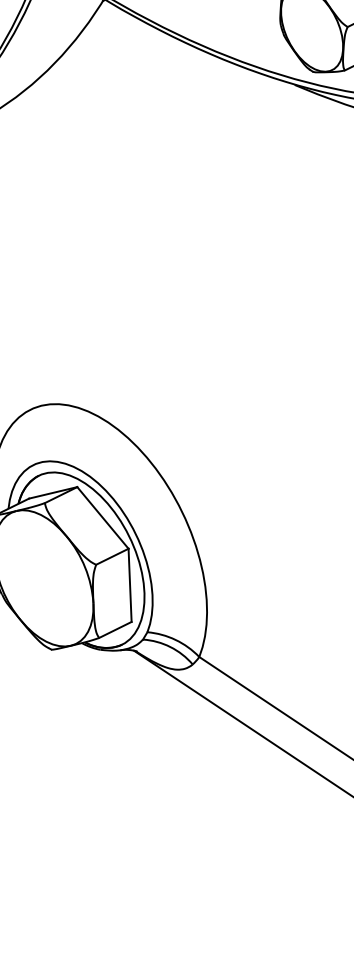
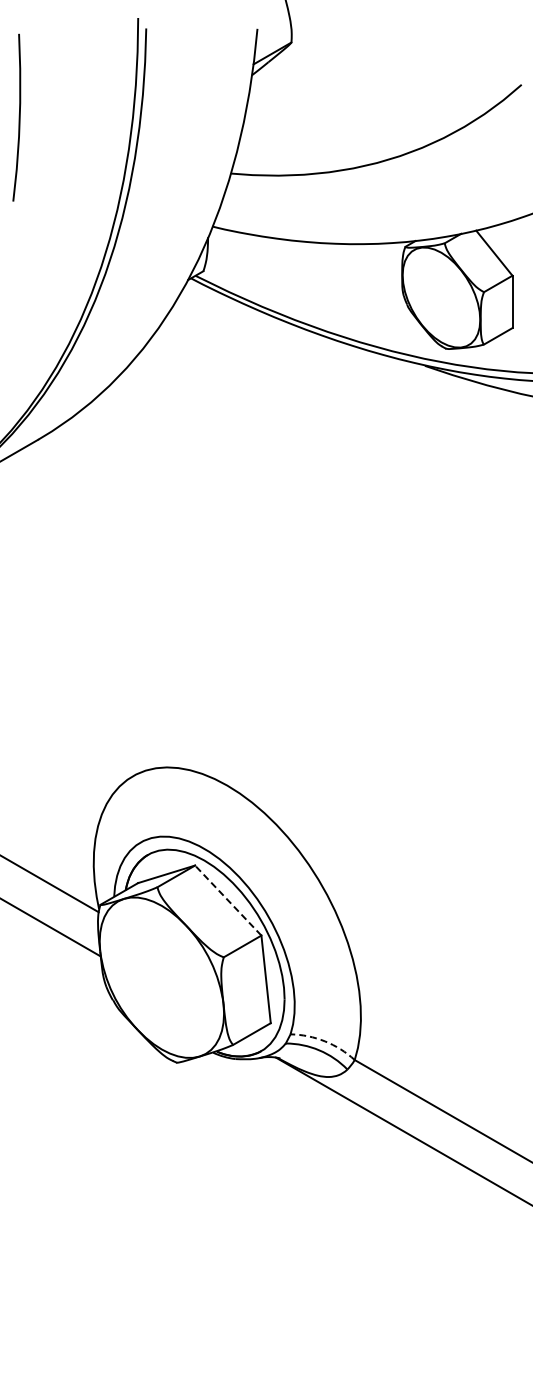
line: (102, 517) -> (227, 900), solid -> dashed
arc: (176, 640) -> (325, 1041), solid -> dashed

